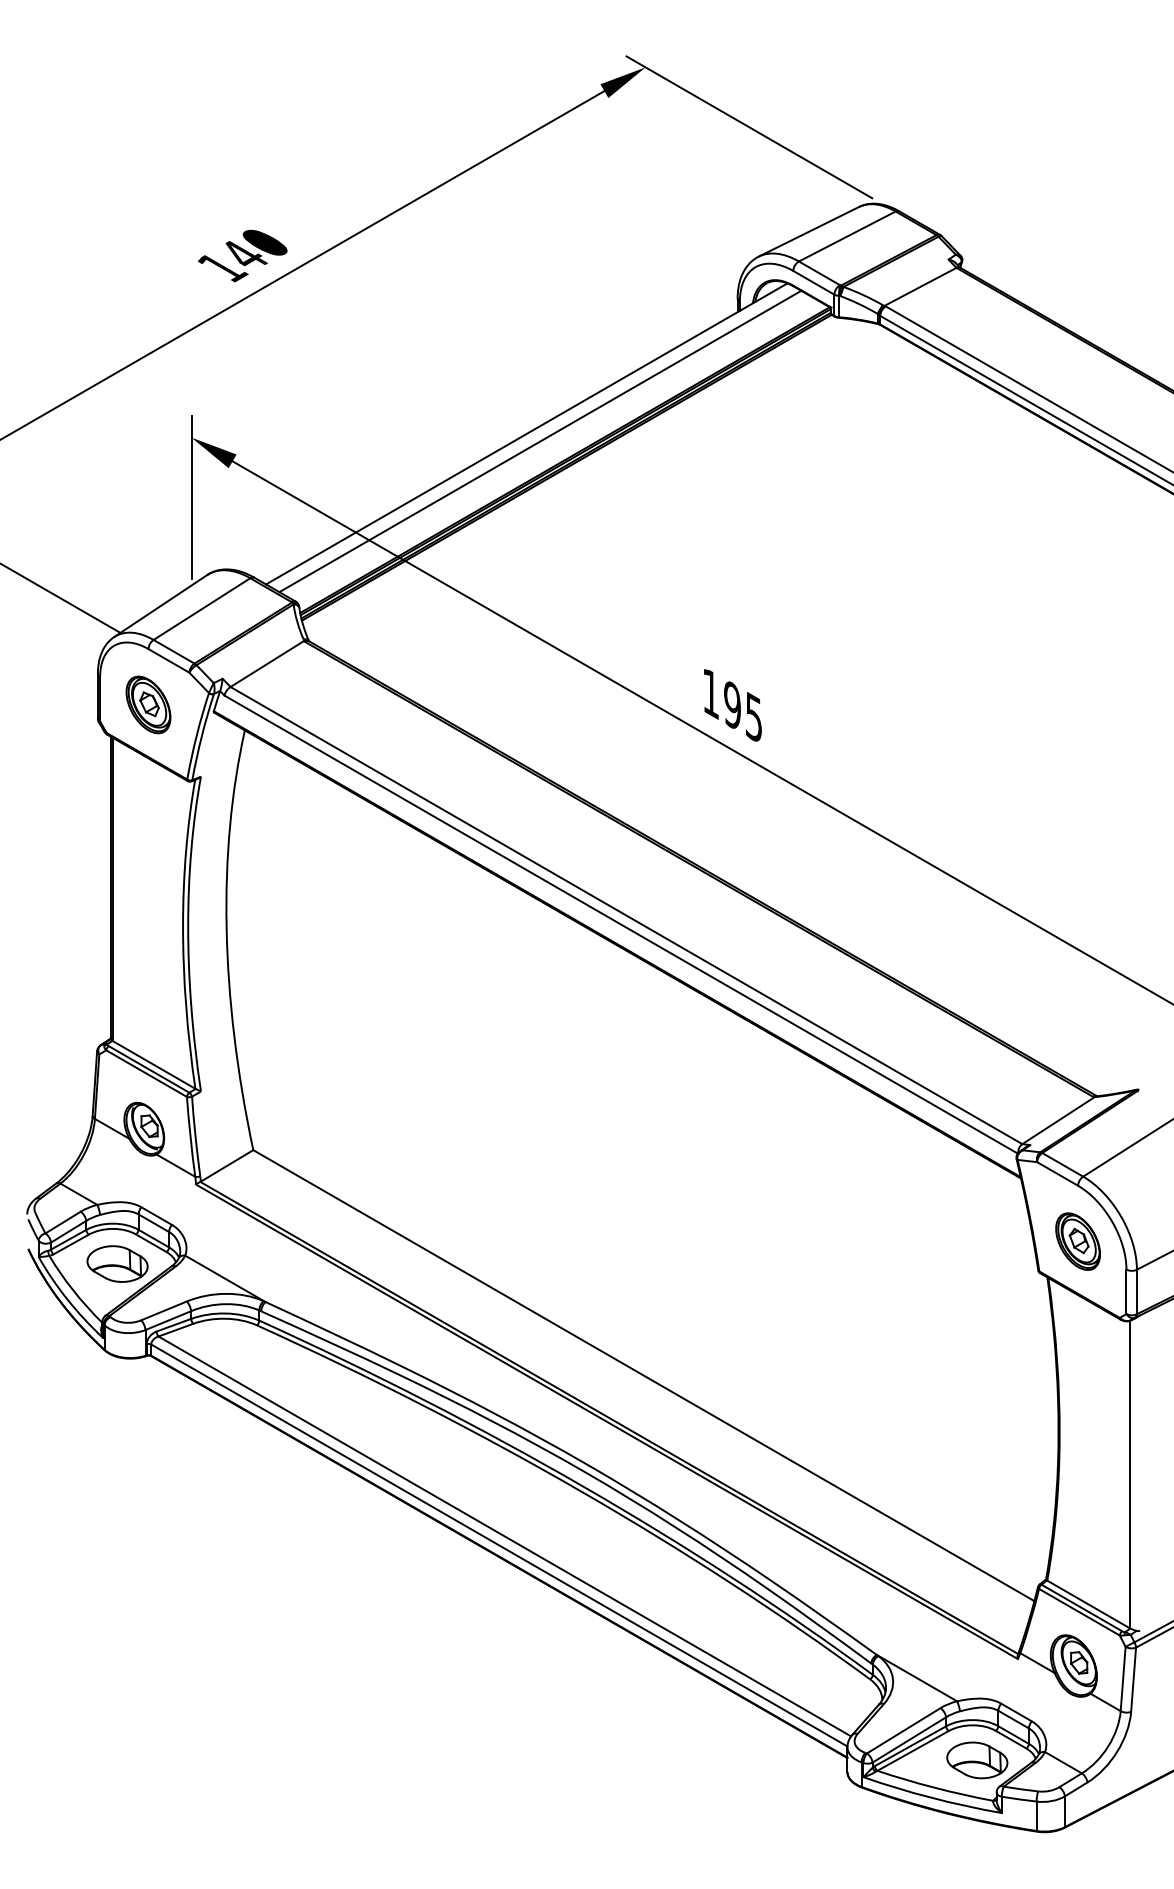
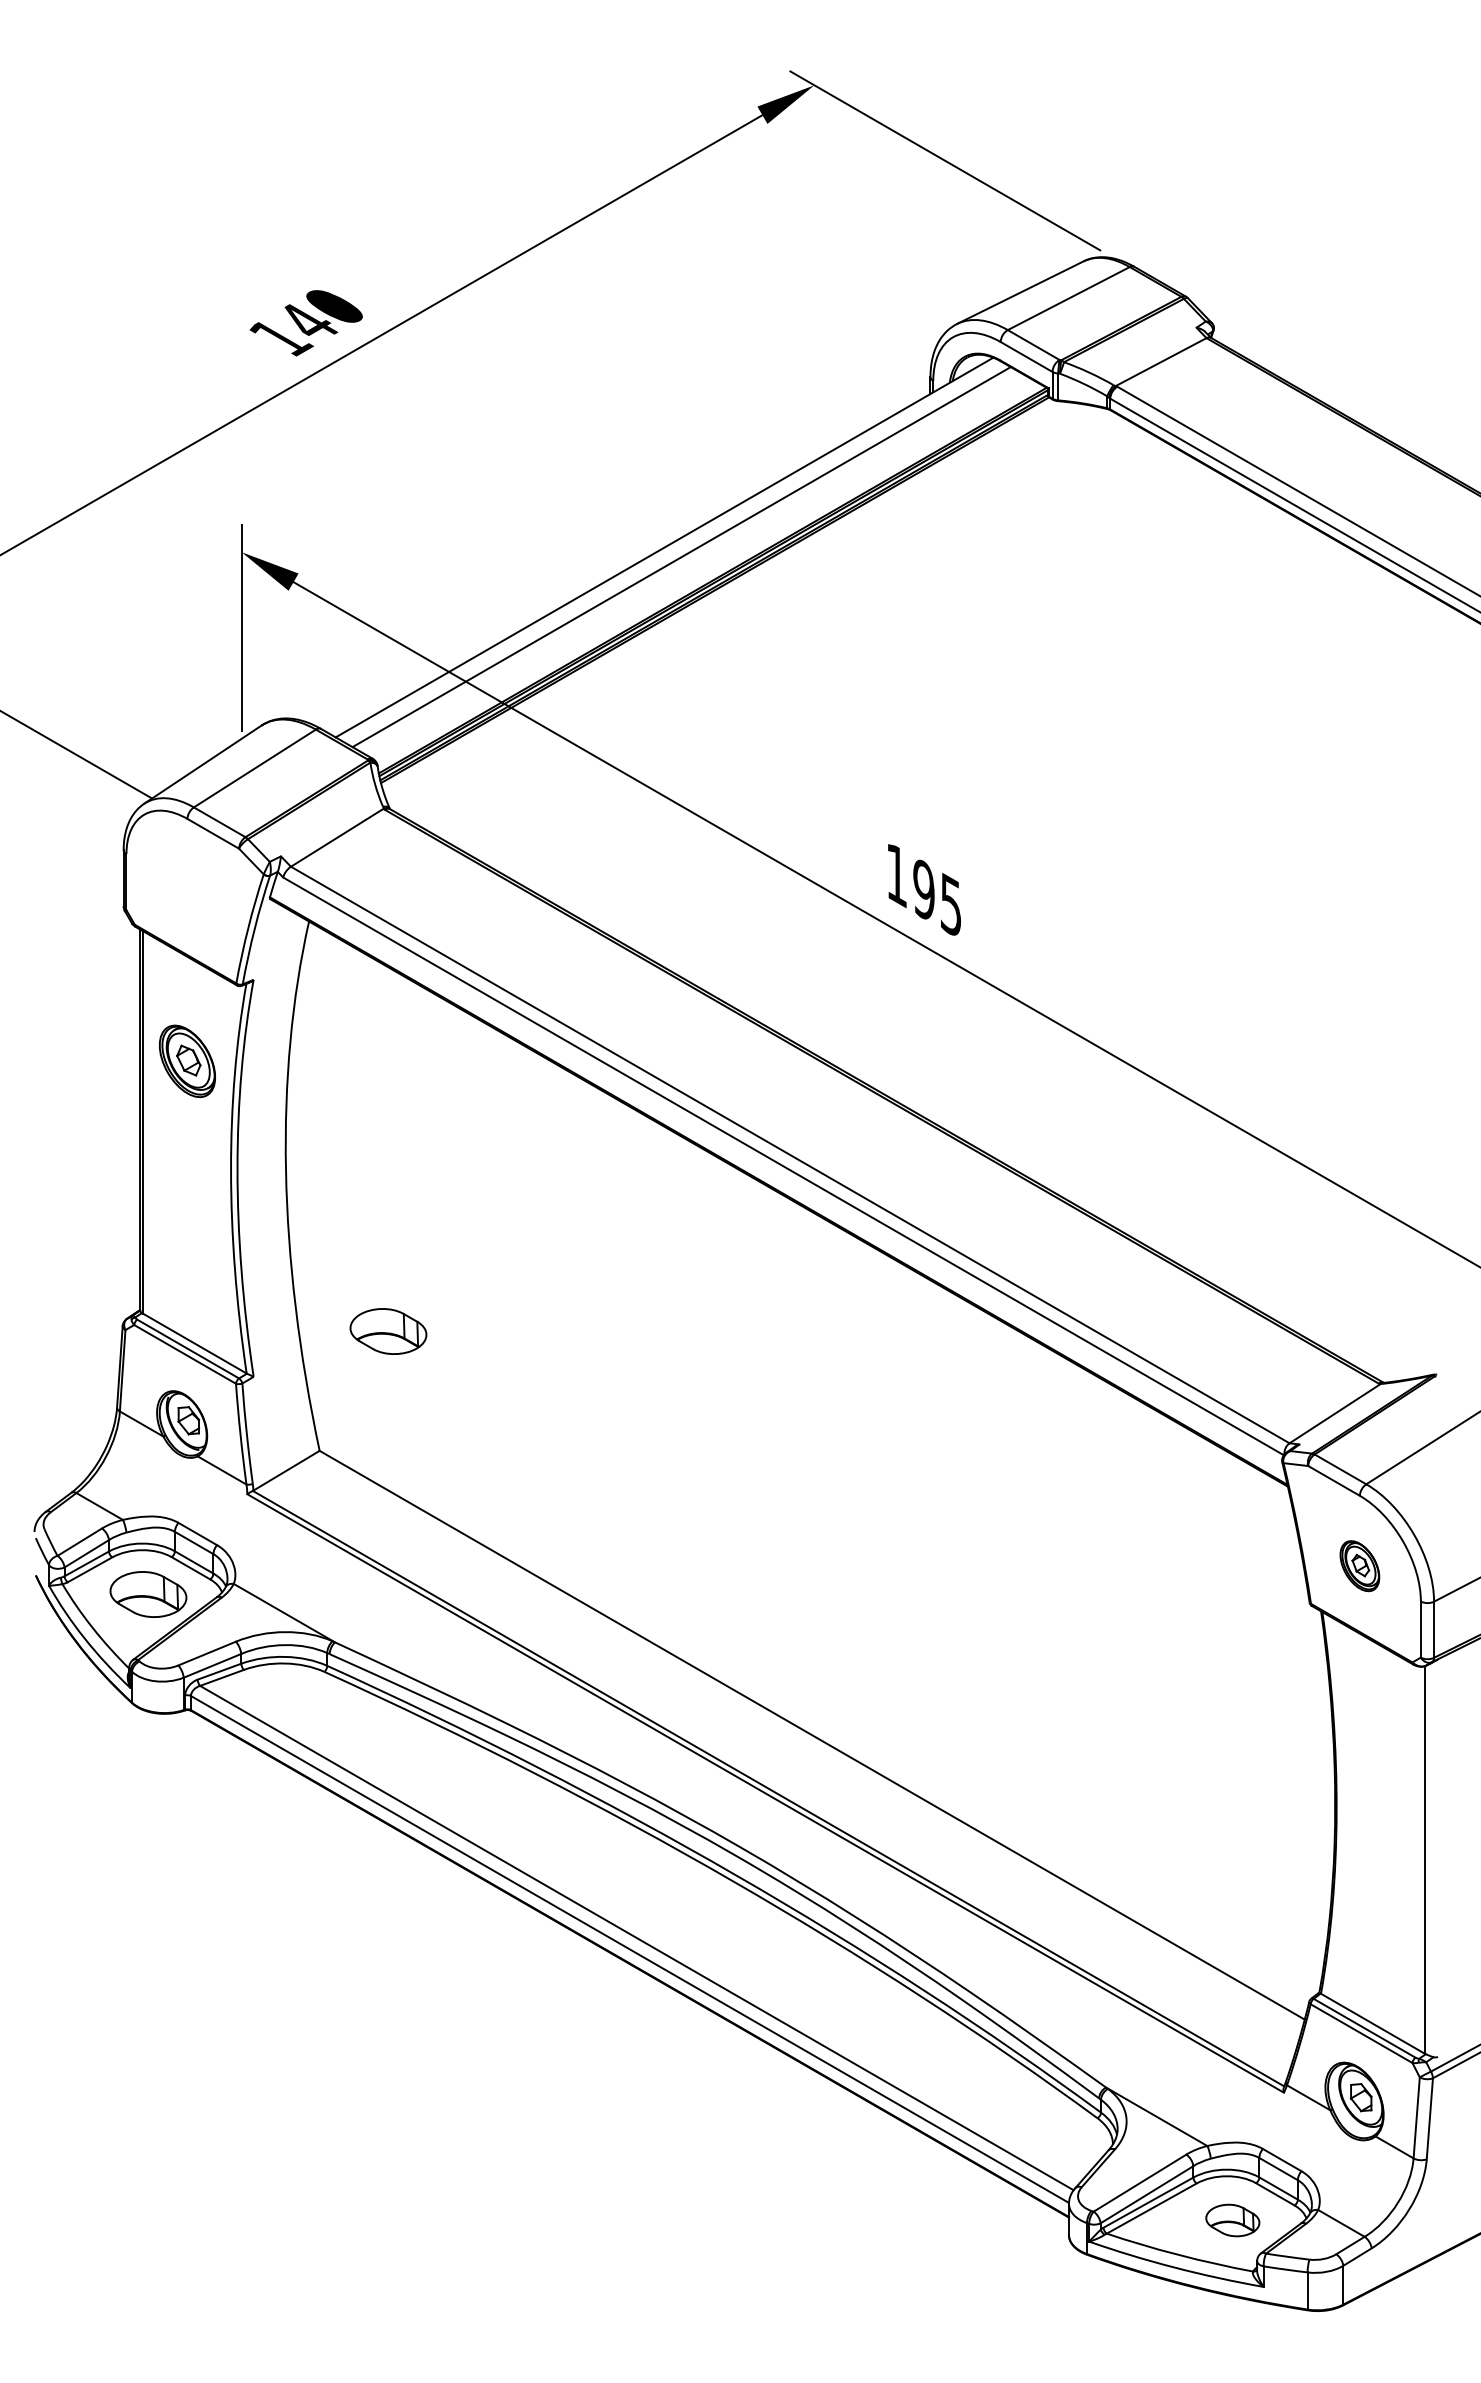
part: (148, 705) -> (187, 1061), moved
part: (307, 1055) -> (388, 1331), added
part: (1077, 1241) -> (1359, 1565), size x0.7
part: (977, 1760) -> (1232, 2220), size x0.7

